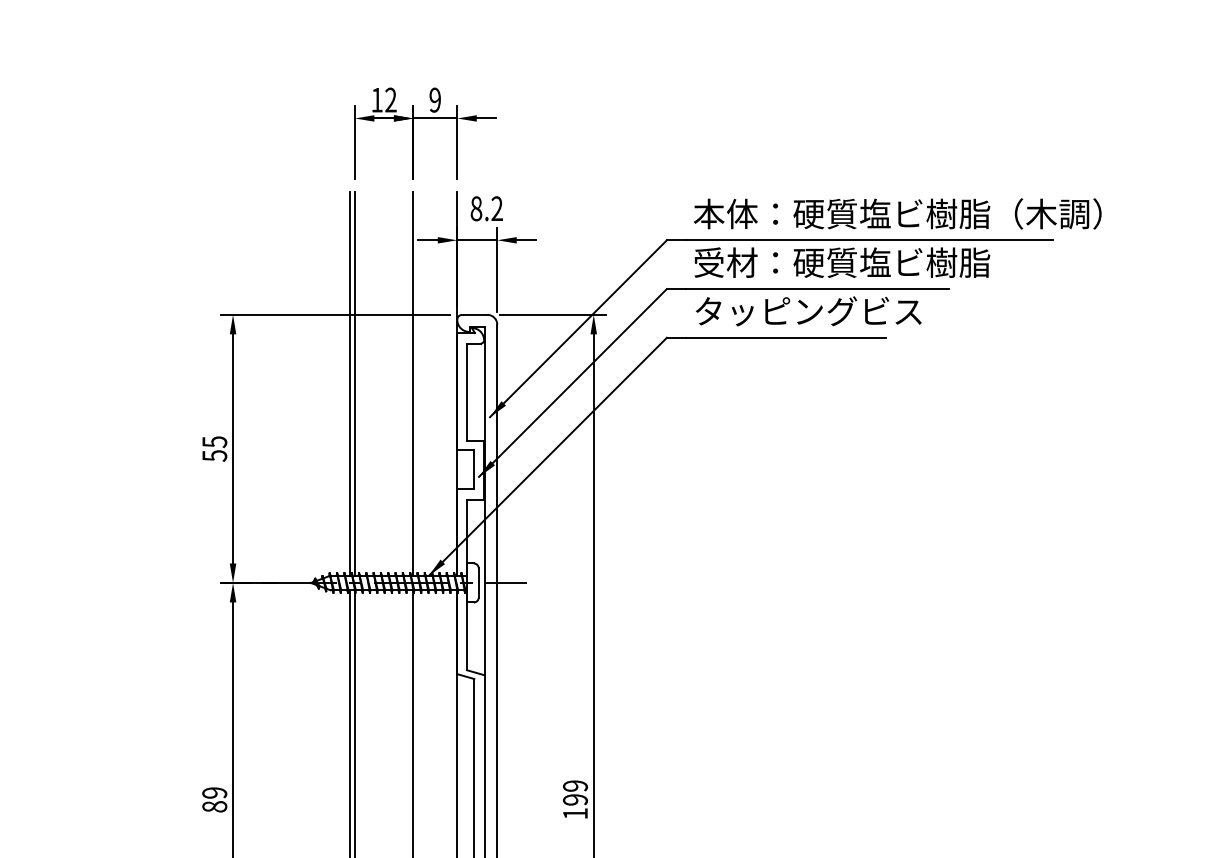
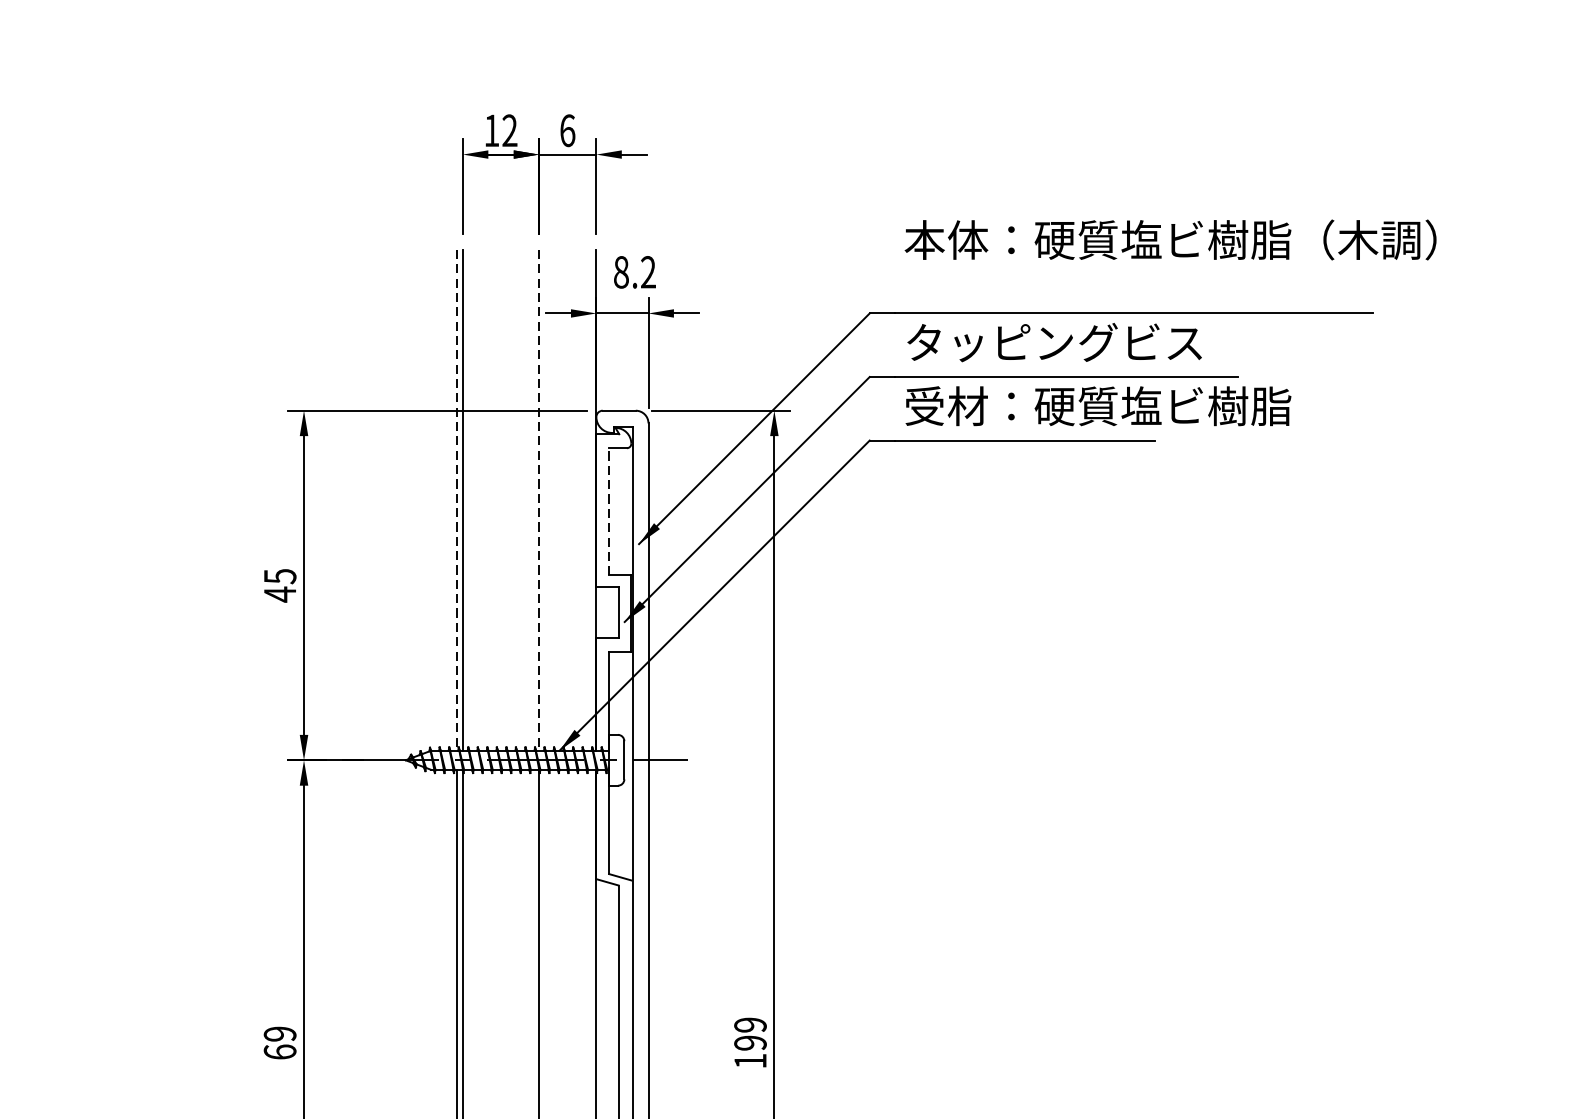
text: (435, 99) -> (567, 129), 9 -> 6
text: (897, 213) -> (1170, 239), moved
text: (842, 262) -> (1098, 342), 受材：硬質塩ビ樹脂 -> タッピングビス
text: (842, 311) -> (1098, 406), タッピングビス -> 受材：硬質塩ビ樹脂
line: (350, 384) -> (457, 501), solid -> dashed
line: (413, 384) -> (539, 501), solid -> dashed
line: (467, 392) -> (609, 511), solid -> dashed
text: (214, 455) -> (279, 594), 55 -> 45
text: (214, 806) -> (279, 1051), 89 -> 69

